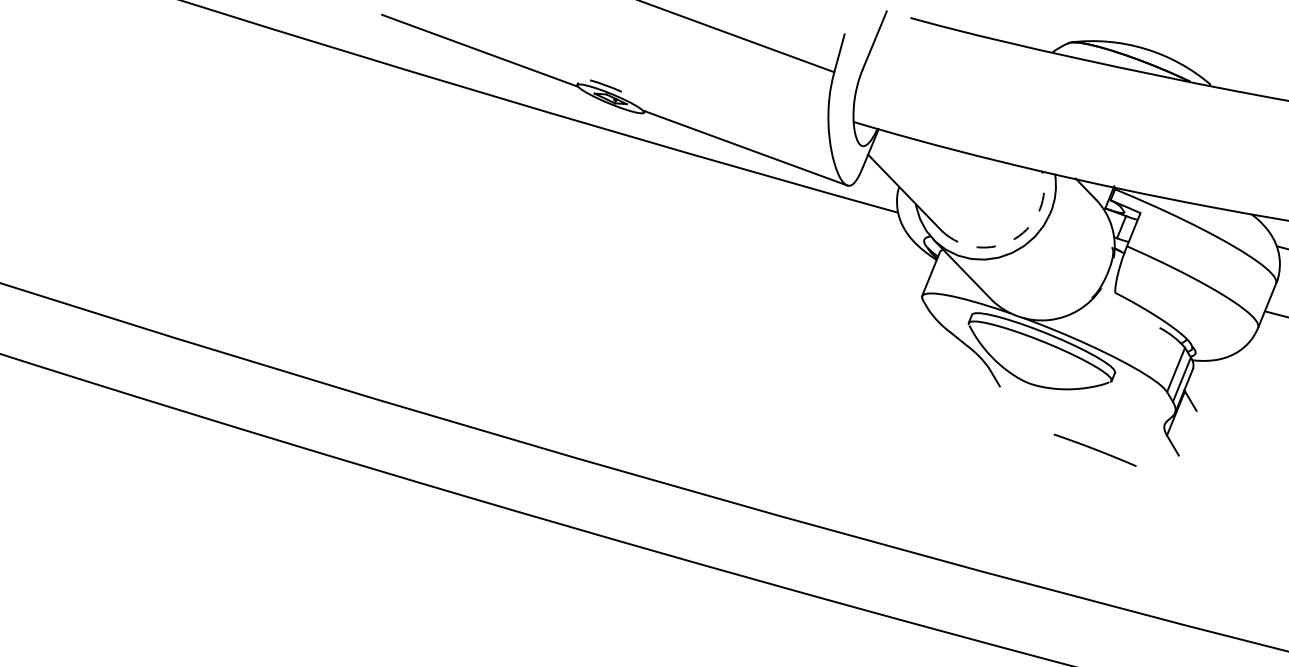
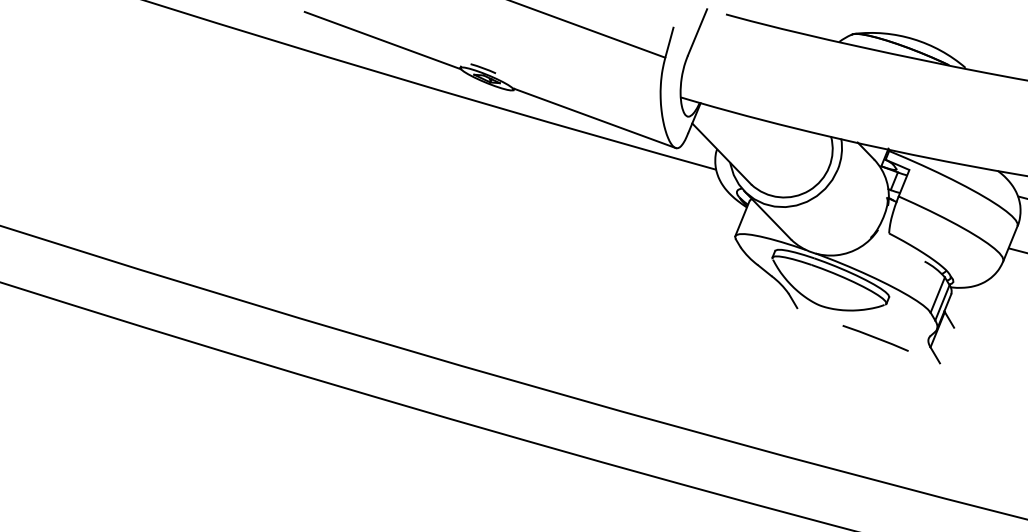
arc: (1014, 238) -> (808, 190), dashed -> solid
line: (1094, 449) -> (875, 337), moved

